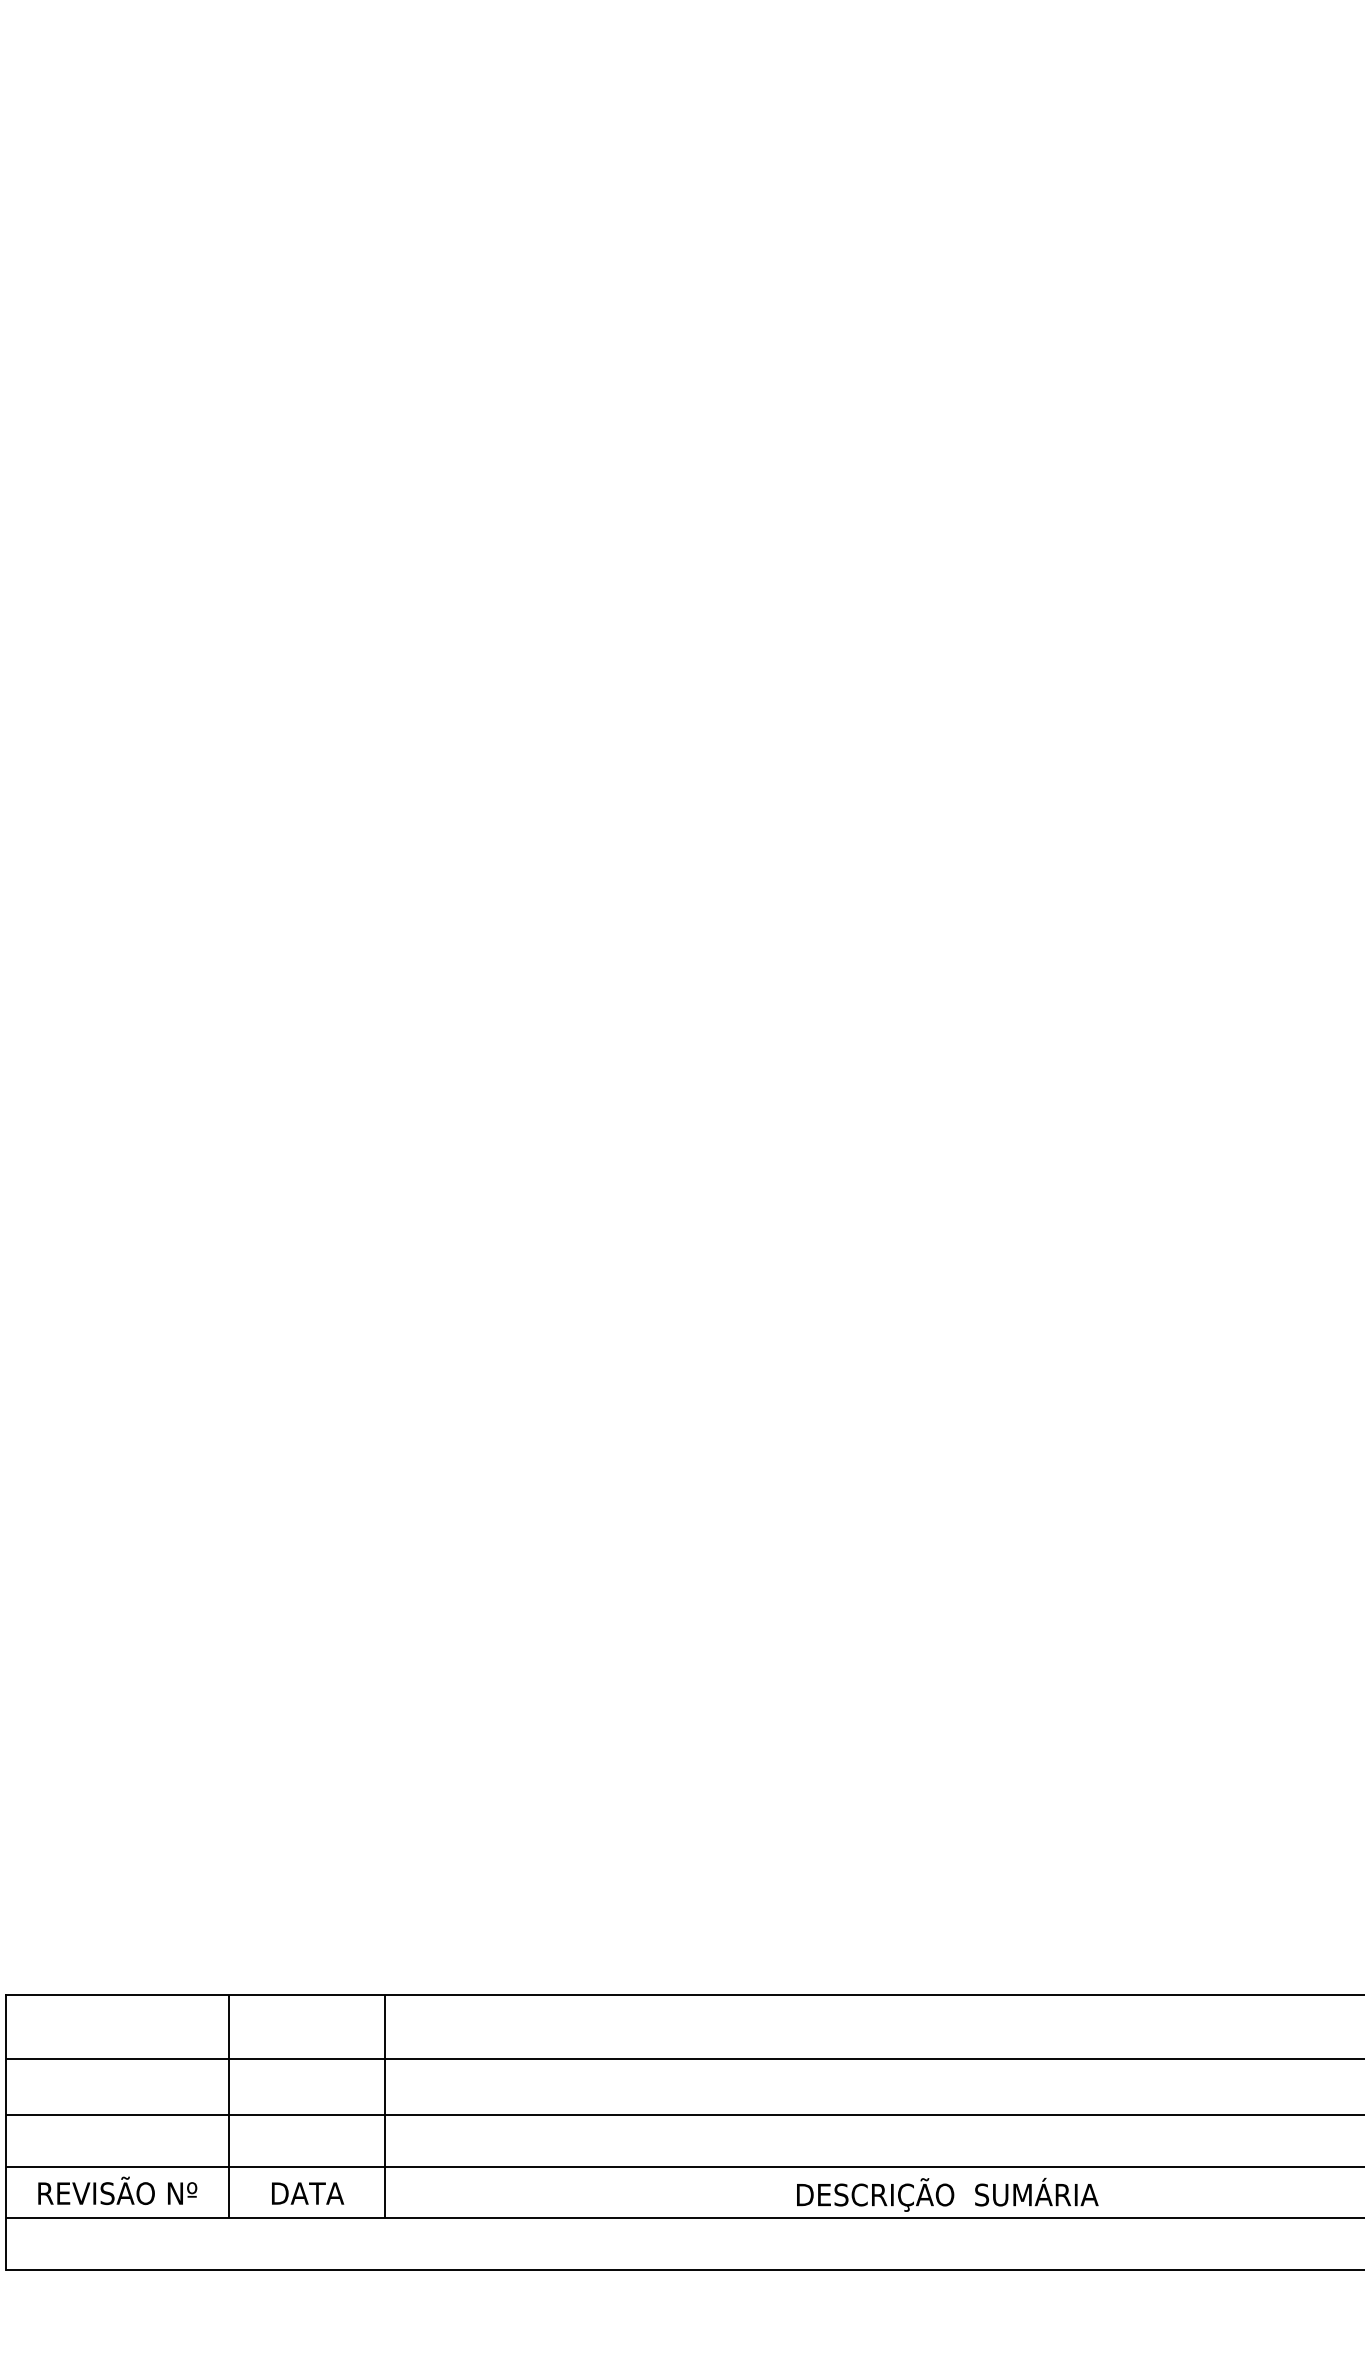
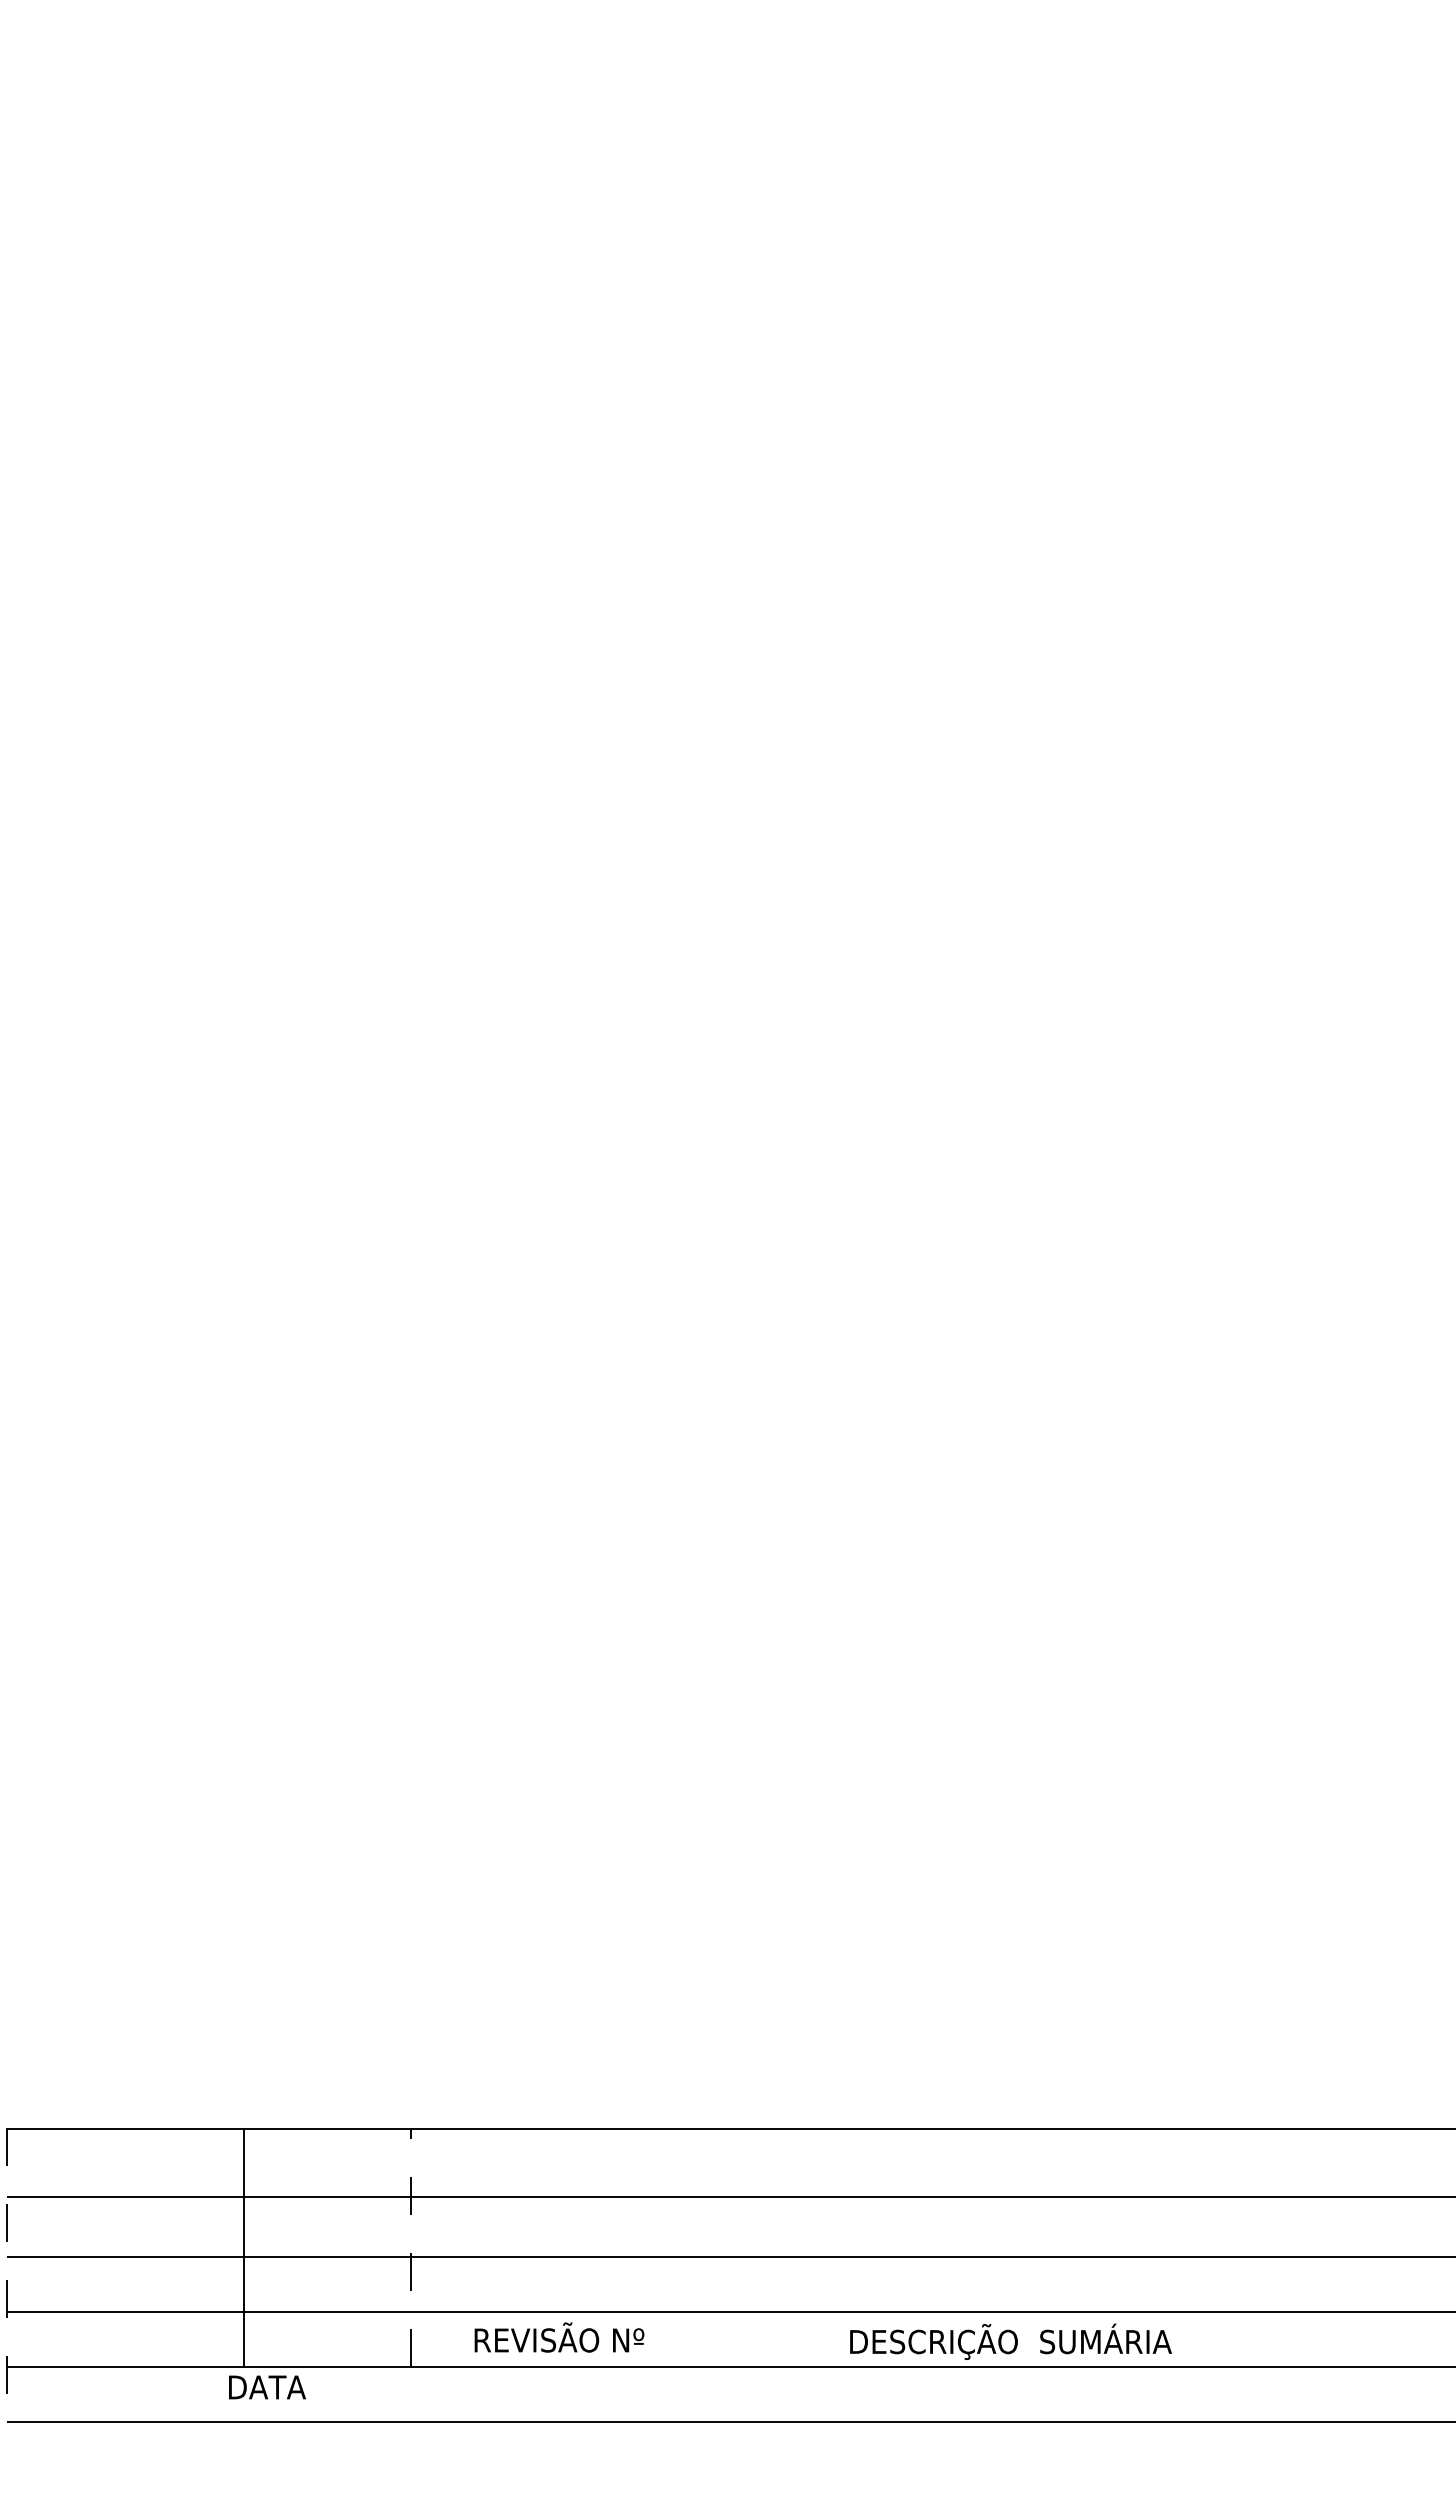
line: (385, 2106) -> (411, 2247), solid -> dashed
line: (6, 2132) -> (6, 2275), solid -> dashed
text: (117, 2190) -> (559, 2337), moved
text: (308, 2193) -> (267, 2387), moved

